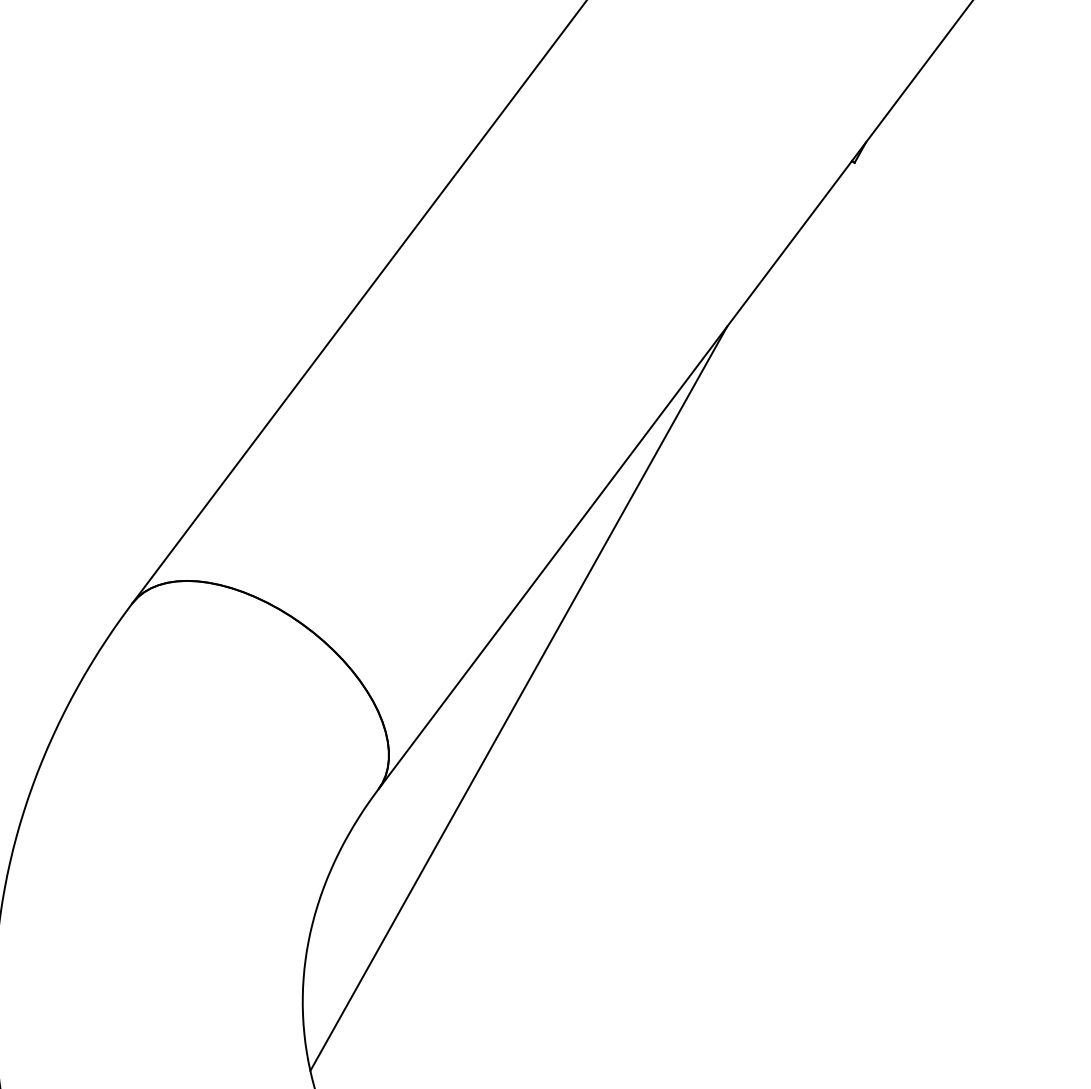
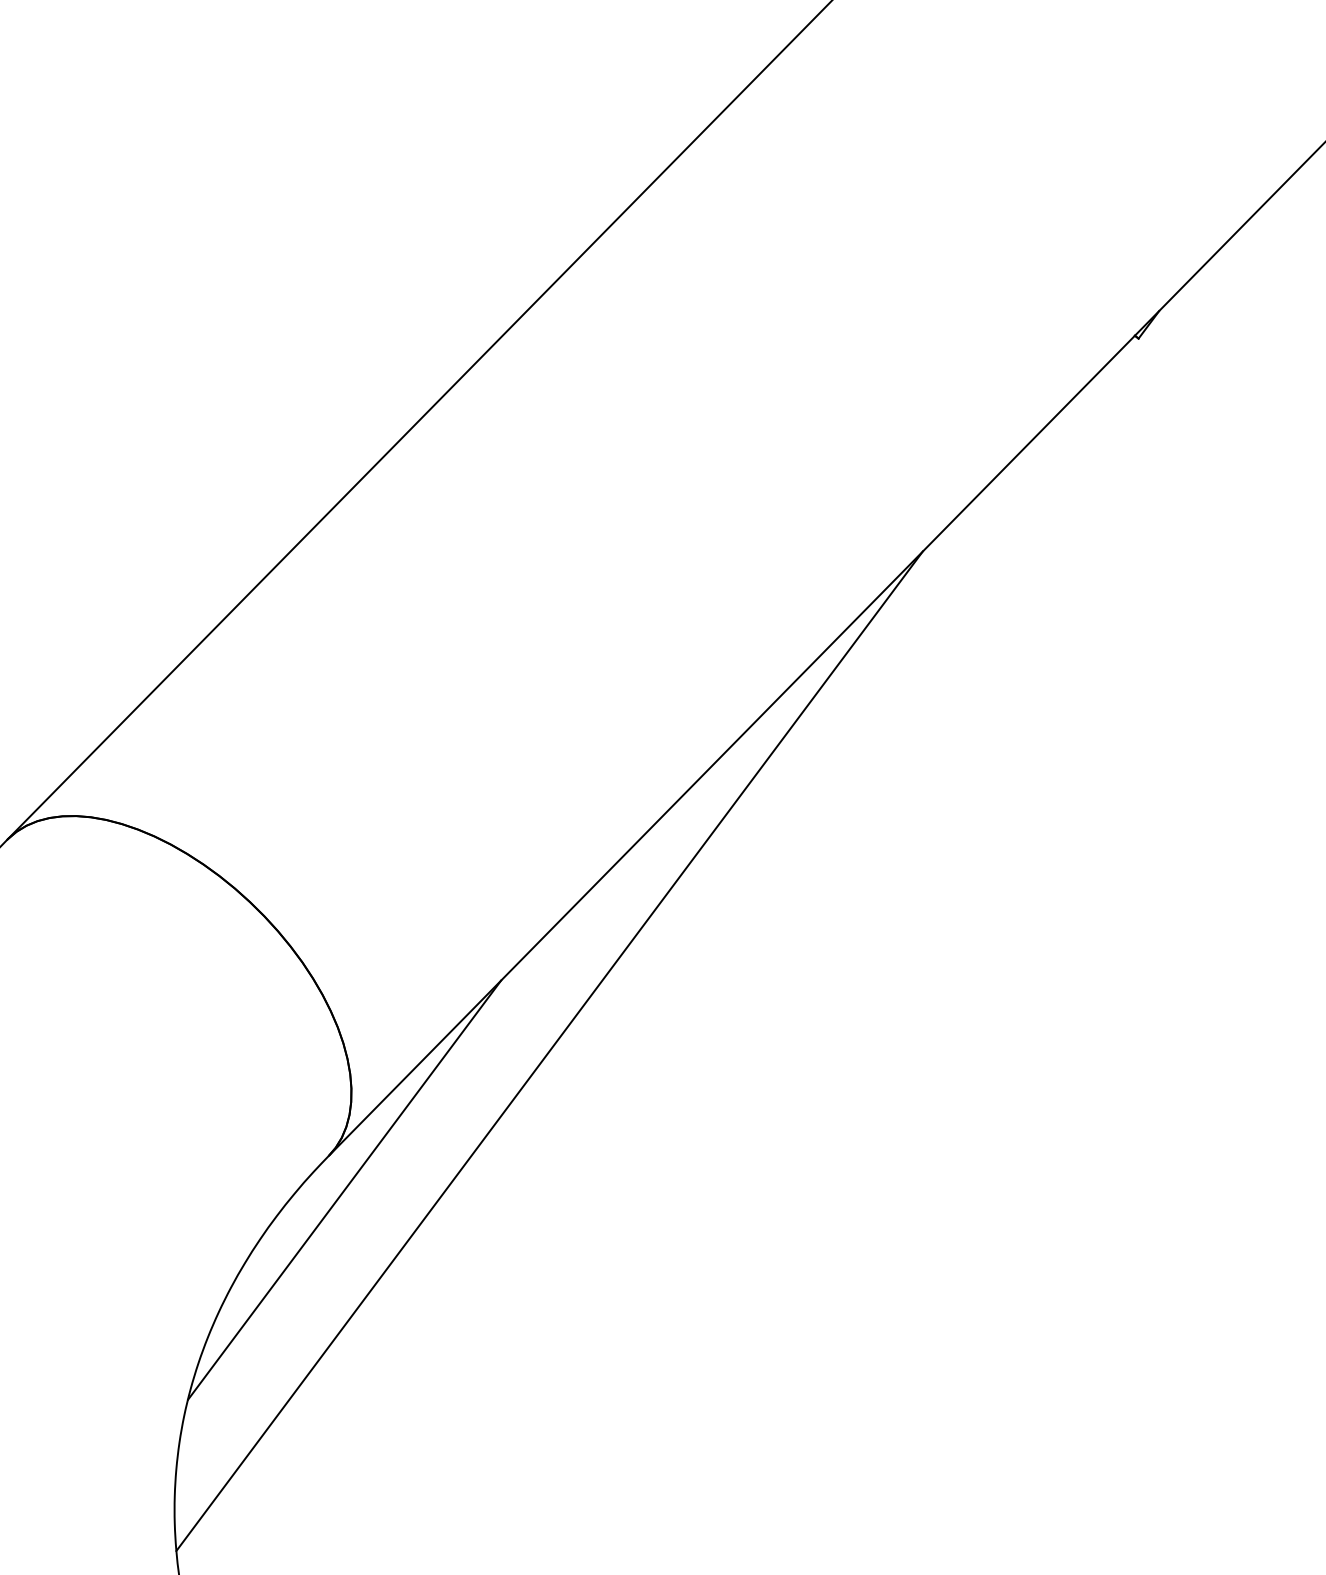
line: (391, 810) -> (343, 1189), added

